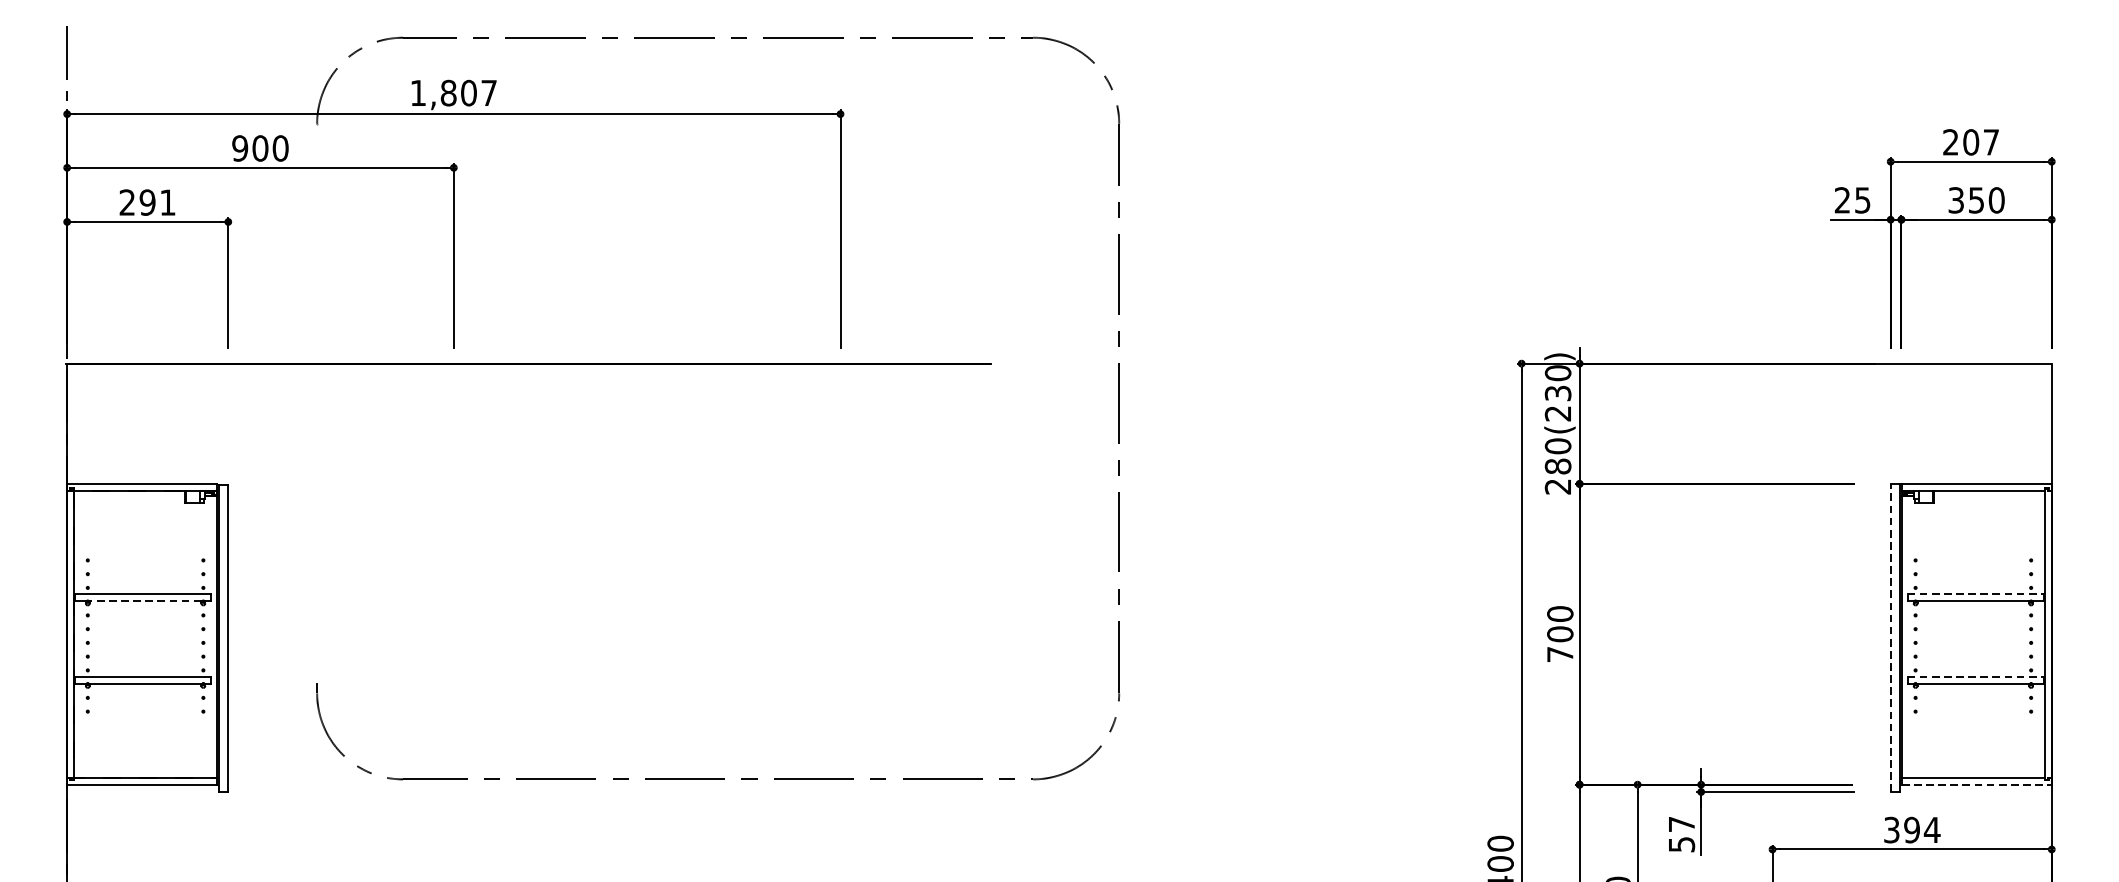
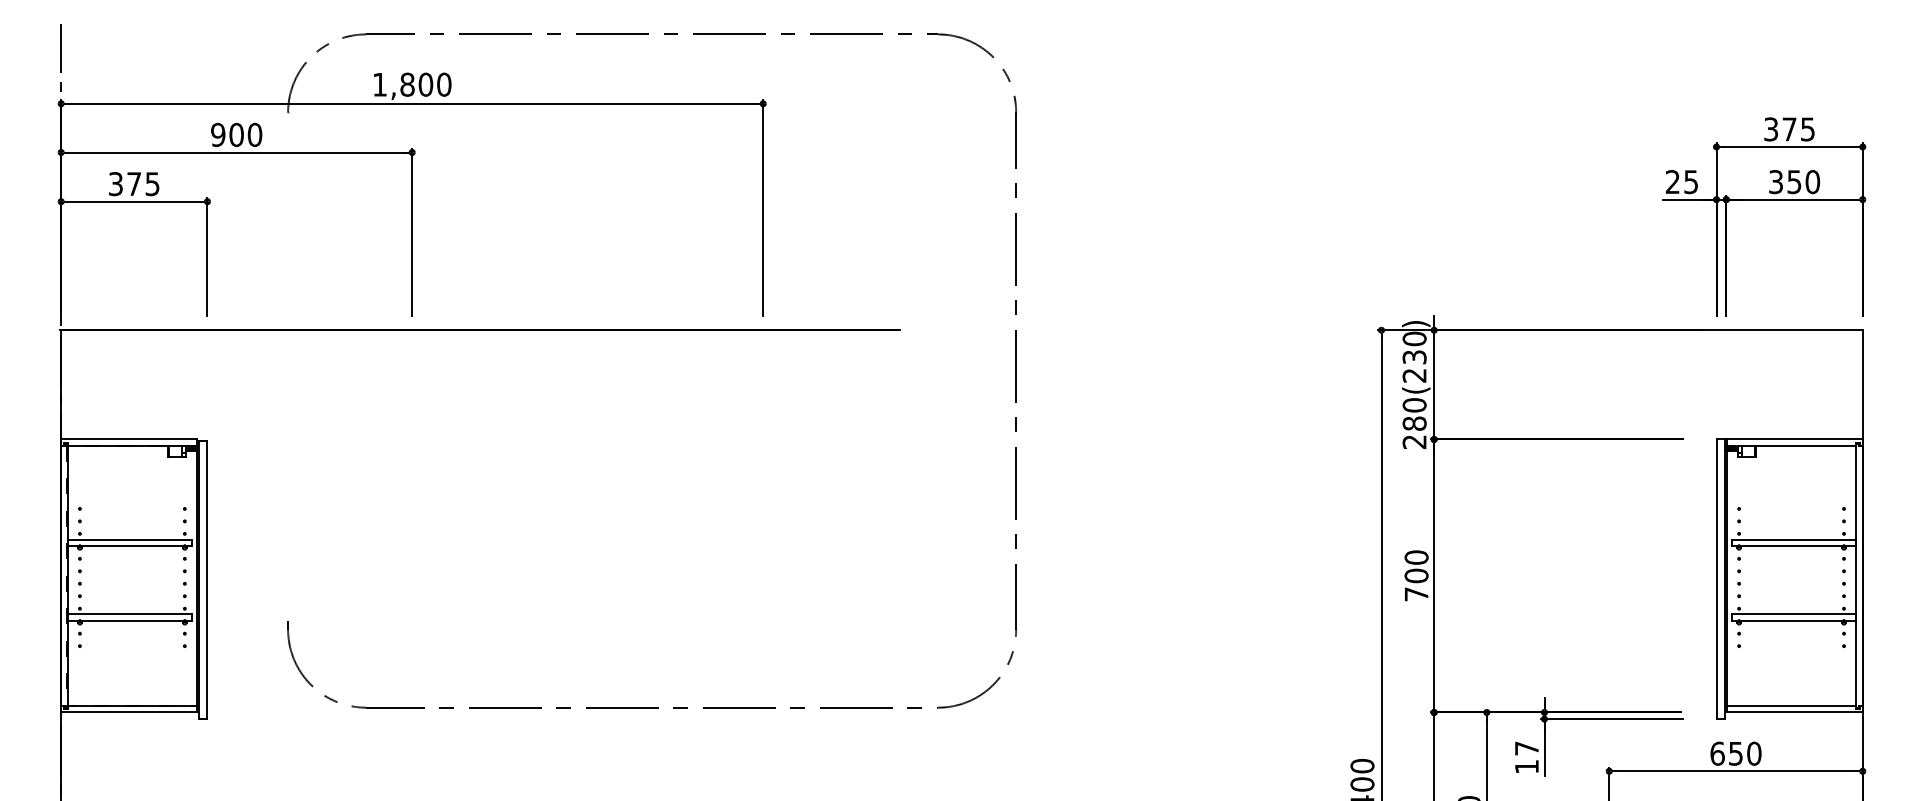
text: (489, 92) -> (444, 84), 1,807 -> 1,800
text: (1971, 142) -> (1789, 129), 207 -> 375
text: (147, 203) -> (134, 184), 291 -> 375
line: (1976, 594) -> (1794, 539), dashed -> solid
line: (145, 600) -> (132, 545), dashed -> solid
line: (1890, 638) -> (1716, 579), dashed -> solid
line: (1976, 676) -> (1794, 614), dashed -> solid
line: (1977, 784) -> (1795, 712), dashed -> solid
text: (1911, 829) -> (1735, 753), 394 -> 650
text: (1681, 844) -> (1526, 766), 57 -> 17

